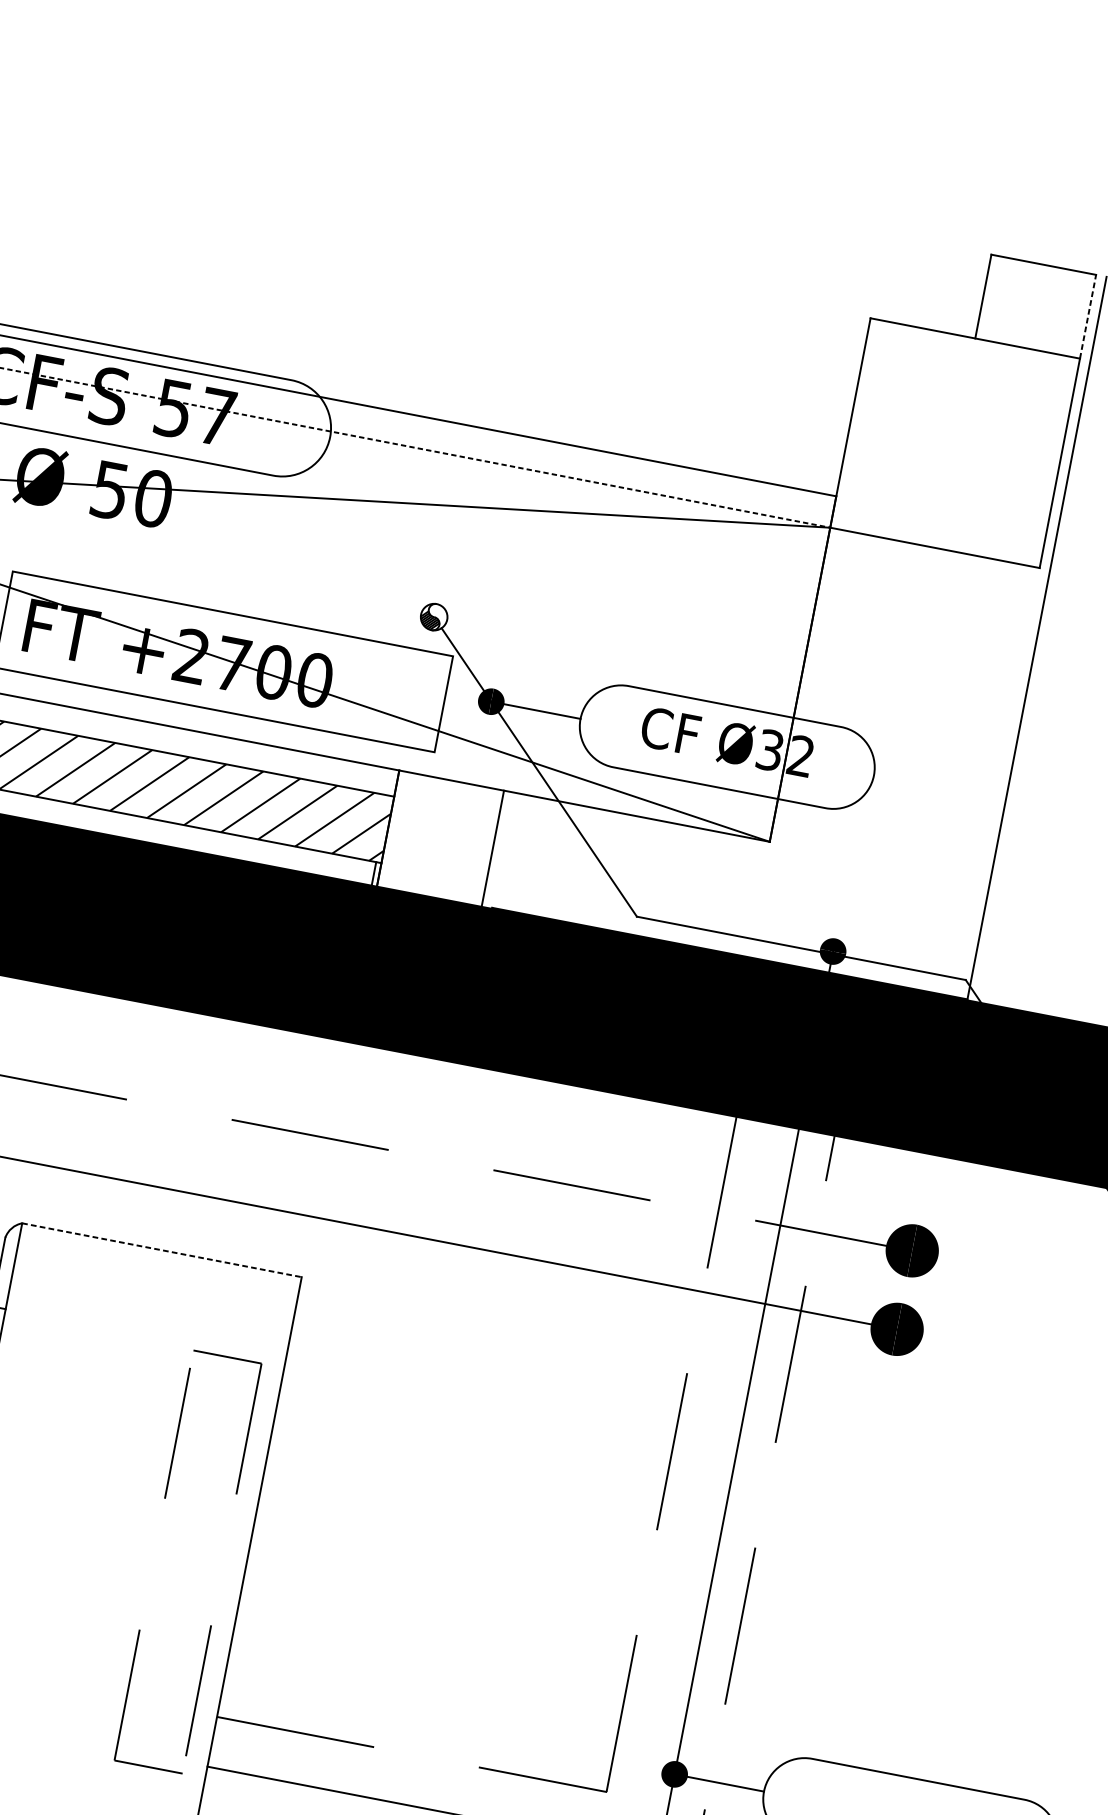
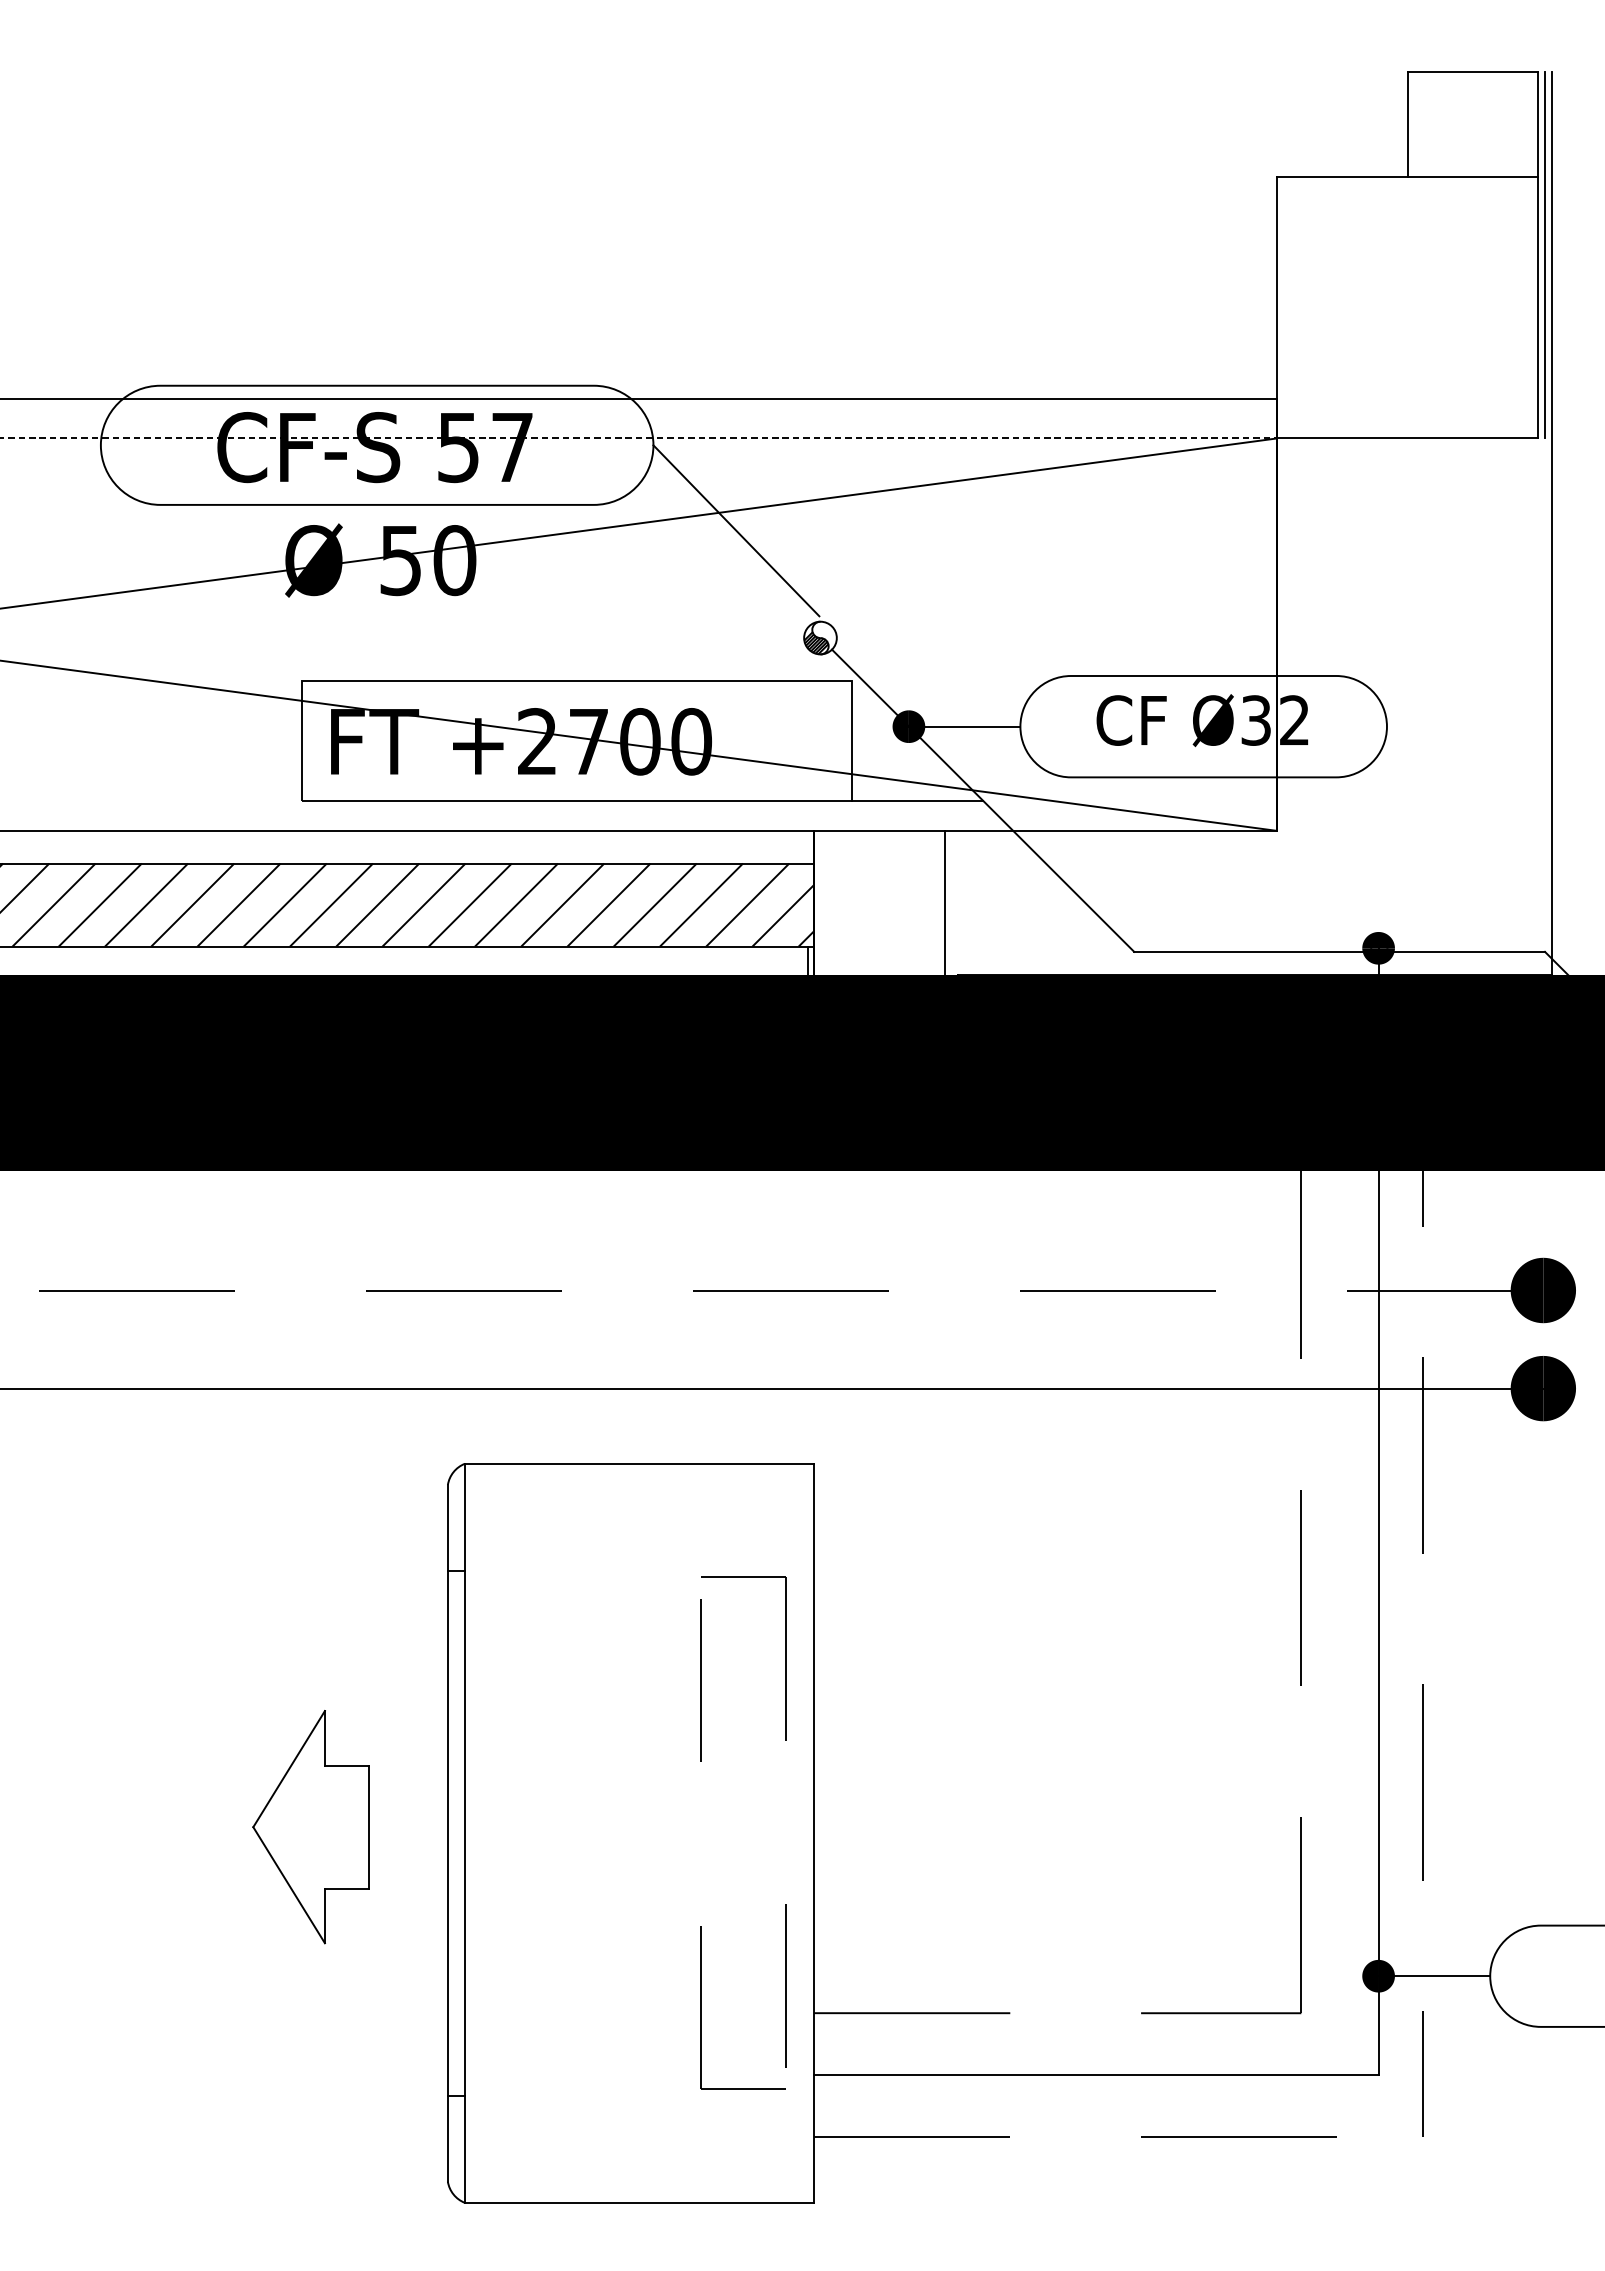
line: (1088, 316) -> (1538, 124), dashed -> solid
line: (1072, 422) -> (1544, 255), added
line: (383, 518) -> (736, 530), added
line: (486, 762) -> (917, 800), added
line: (162, 1250) -> (639, 1463), dashed -> solid

